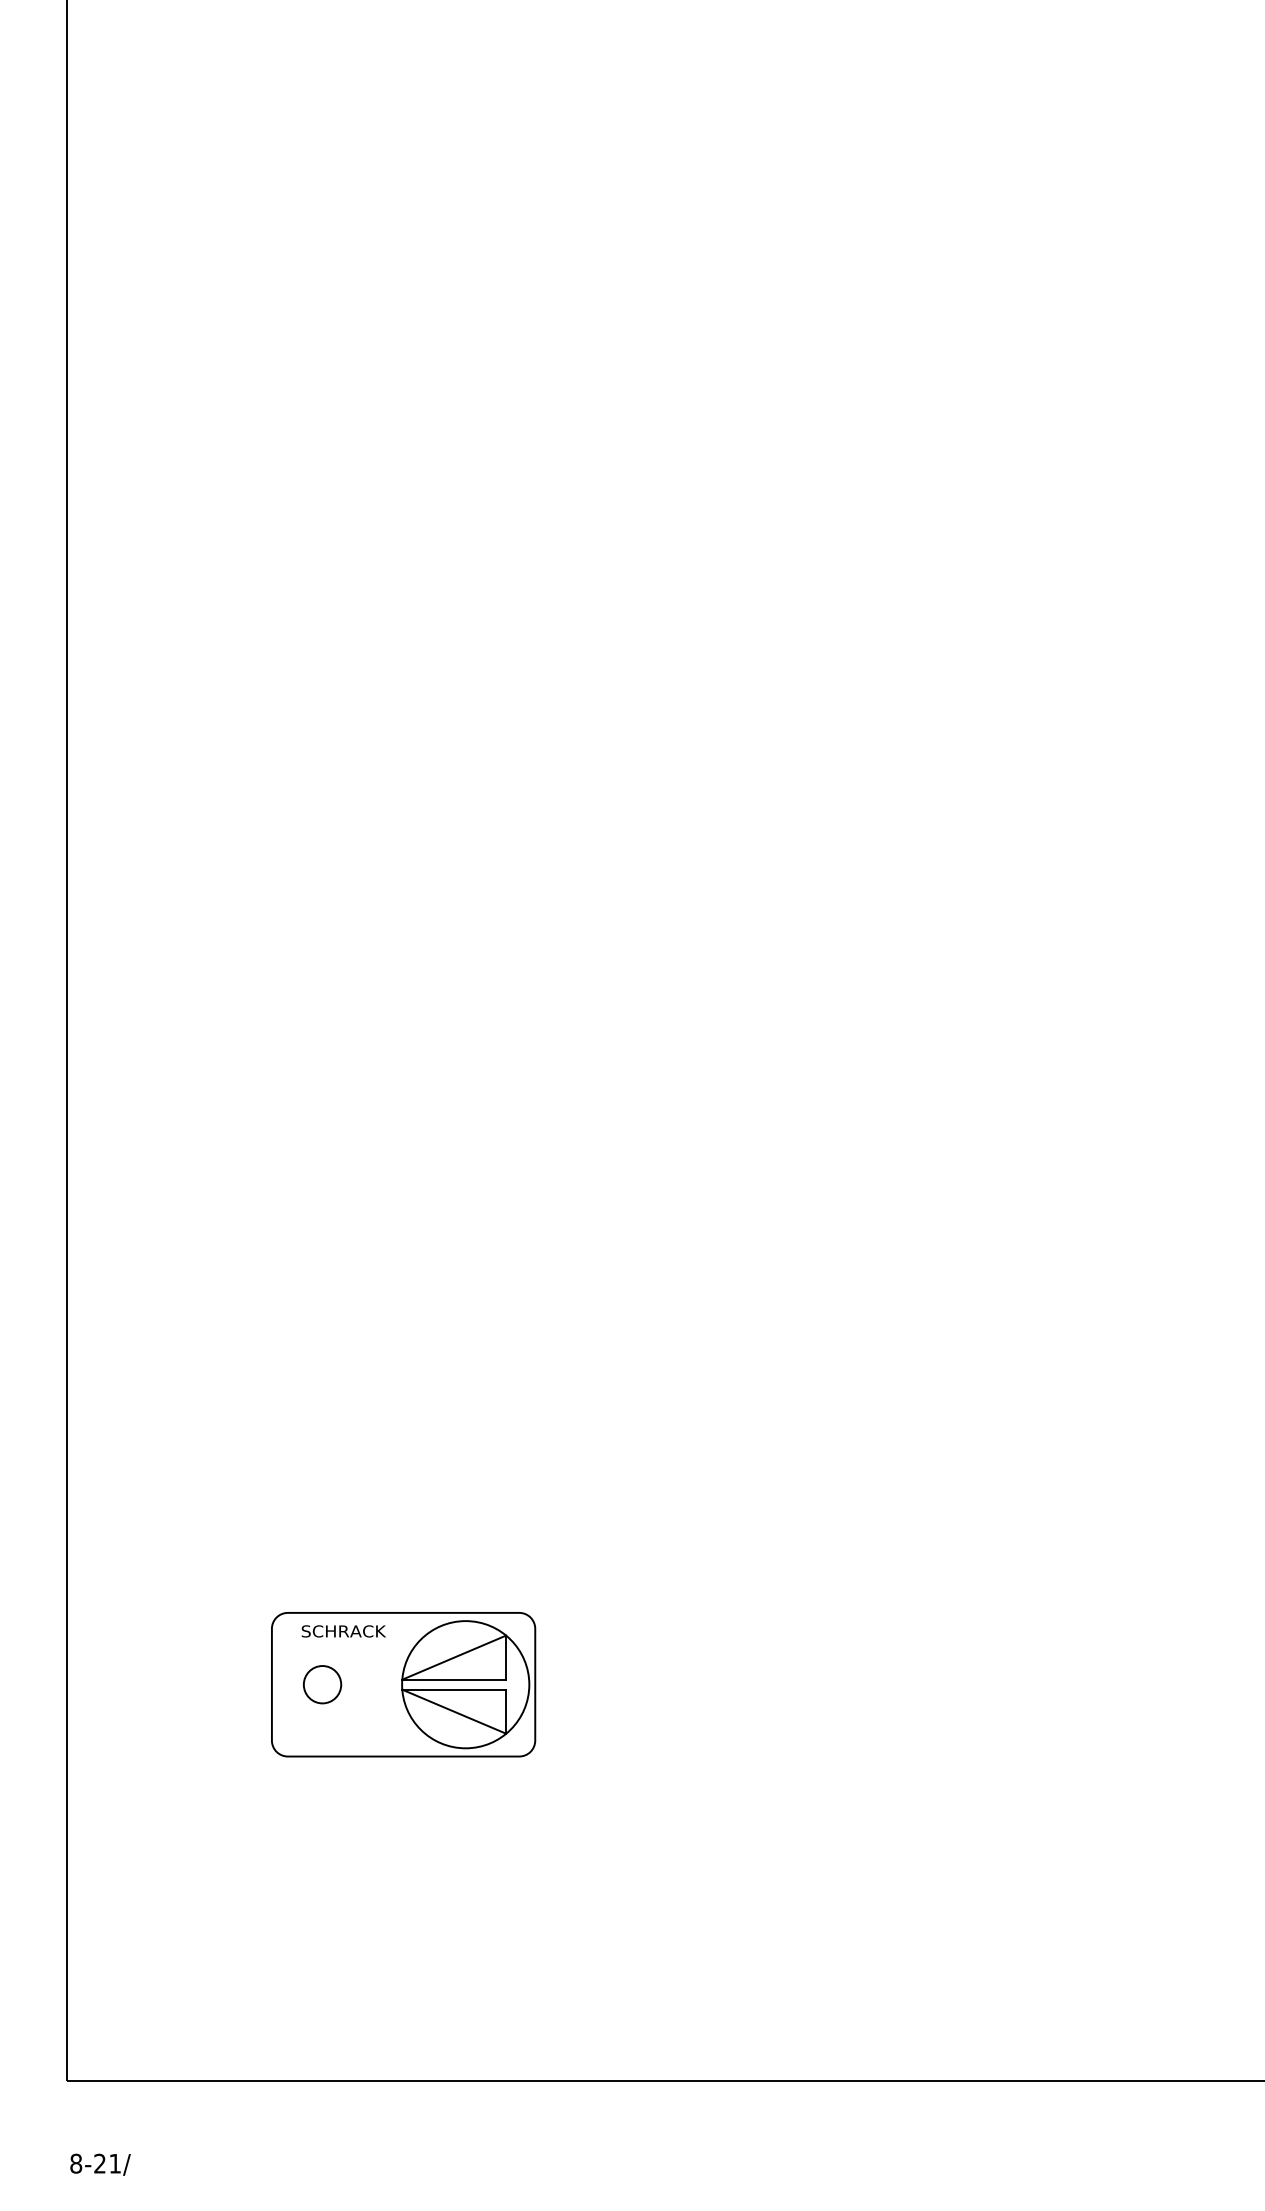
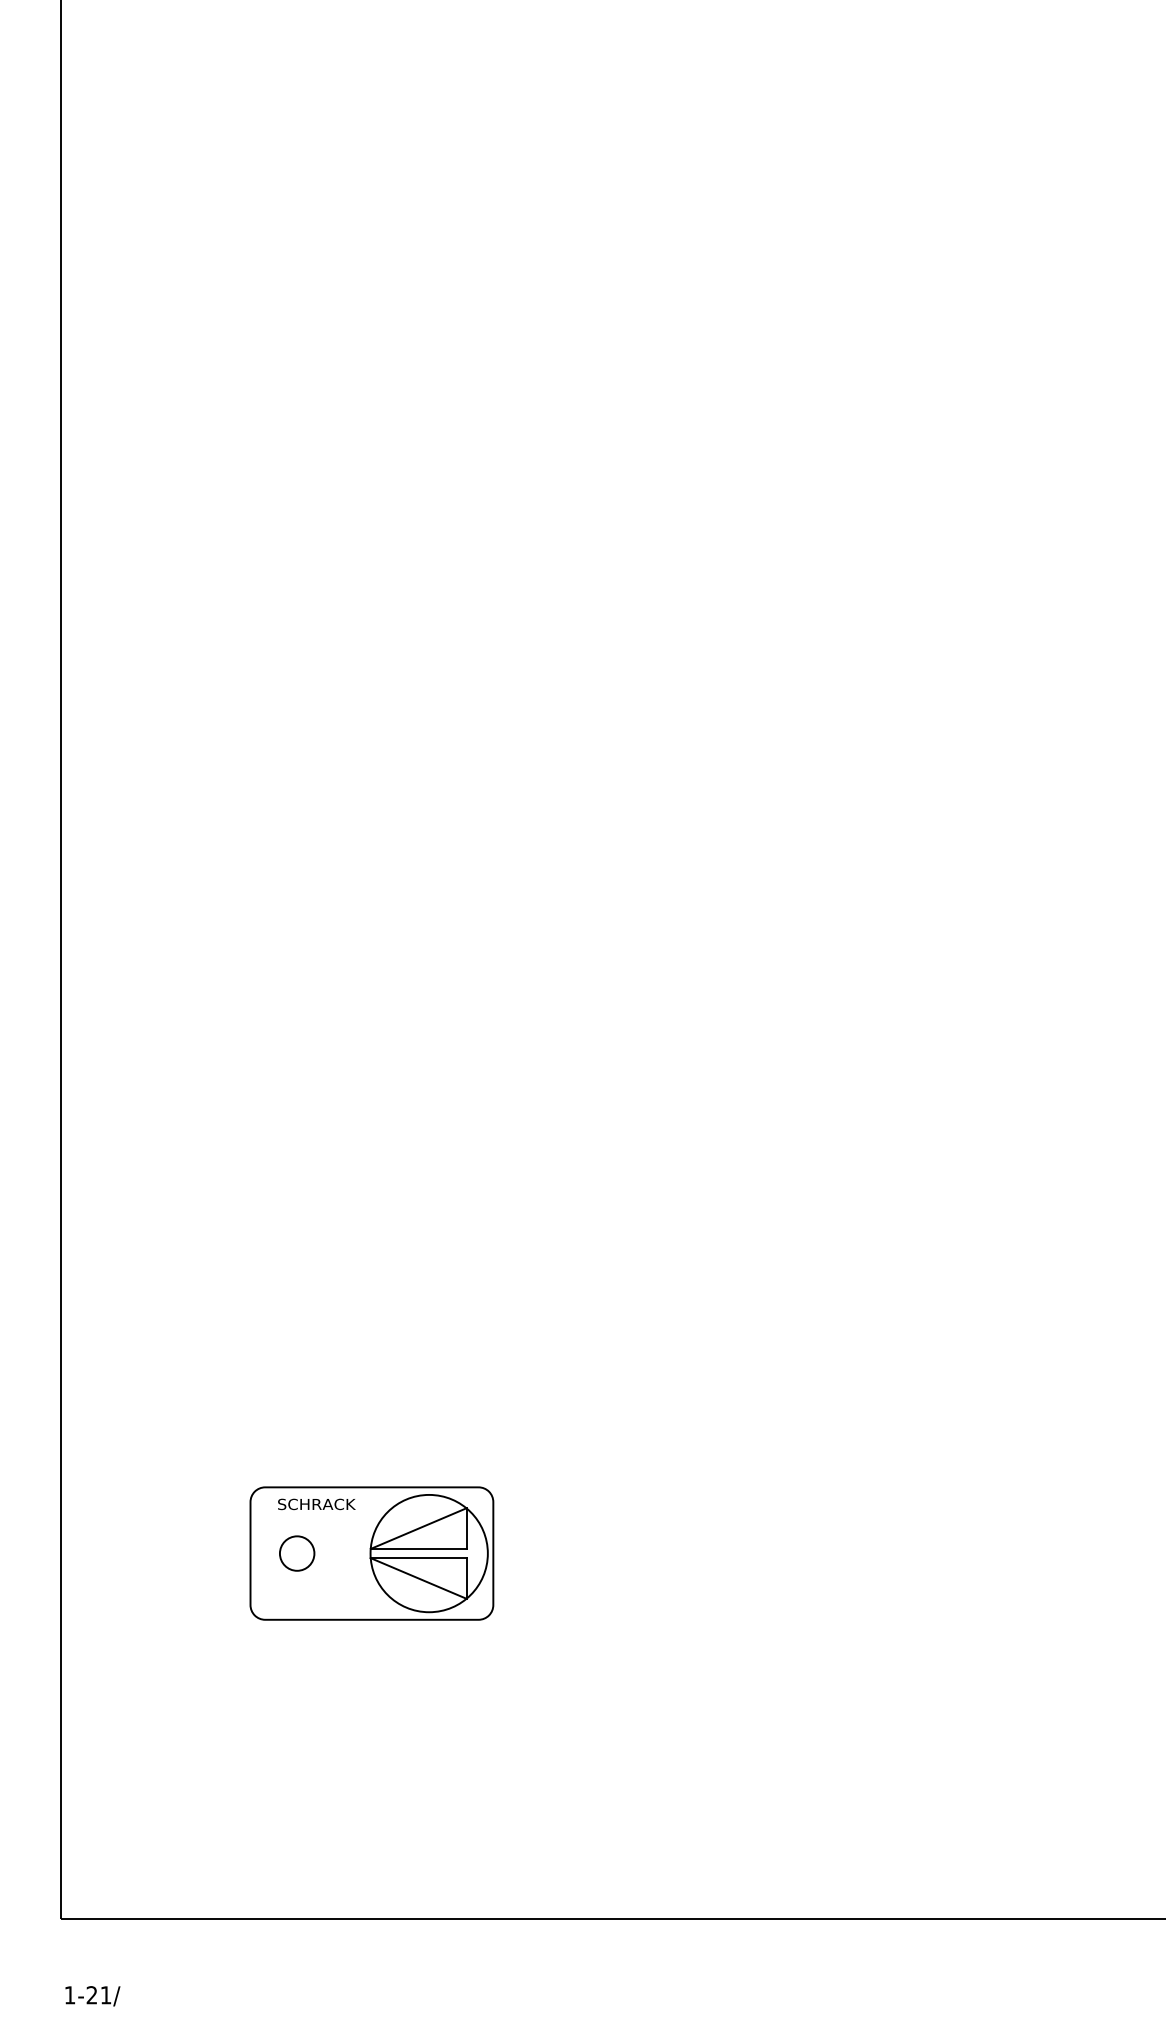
text: (75, 2163) -> (69, 1995), 8-21/ -> 1-21/

